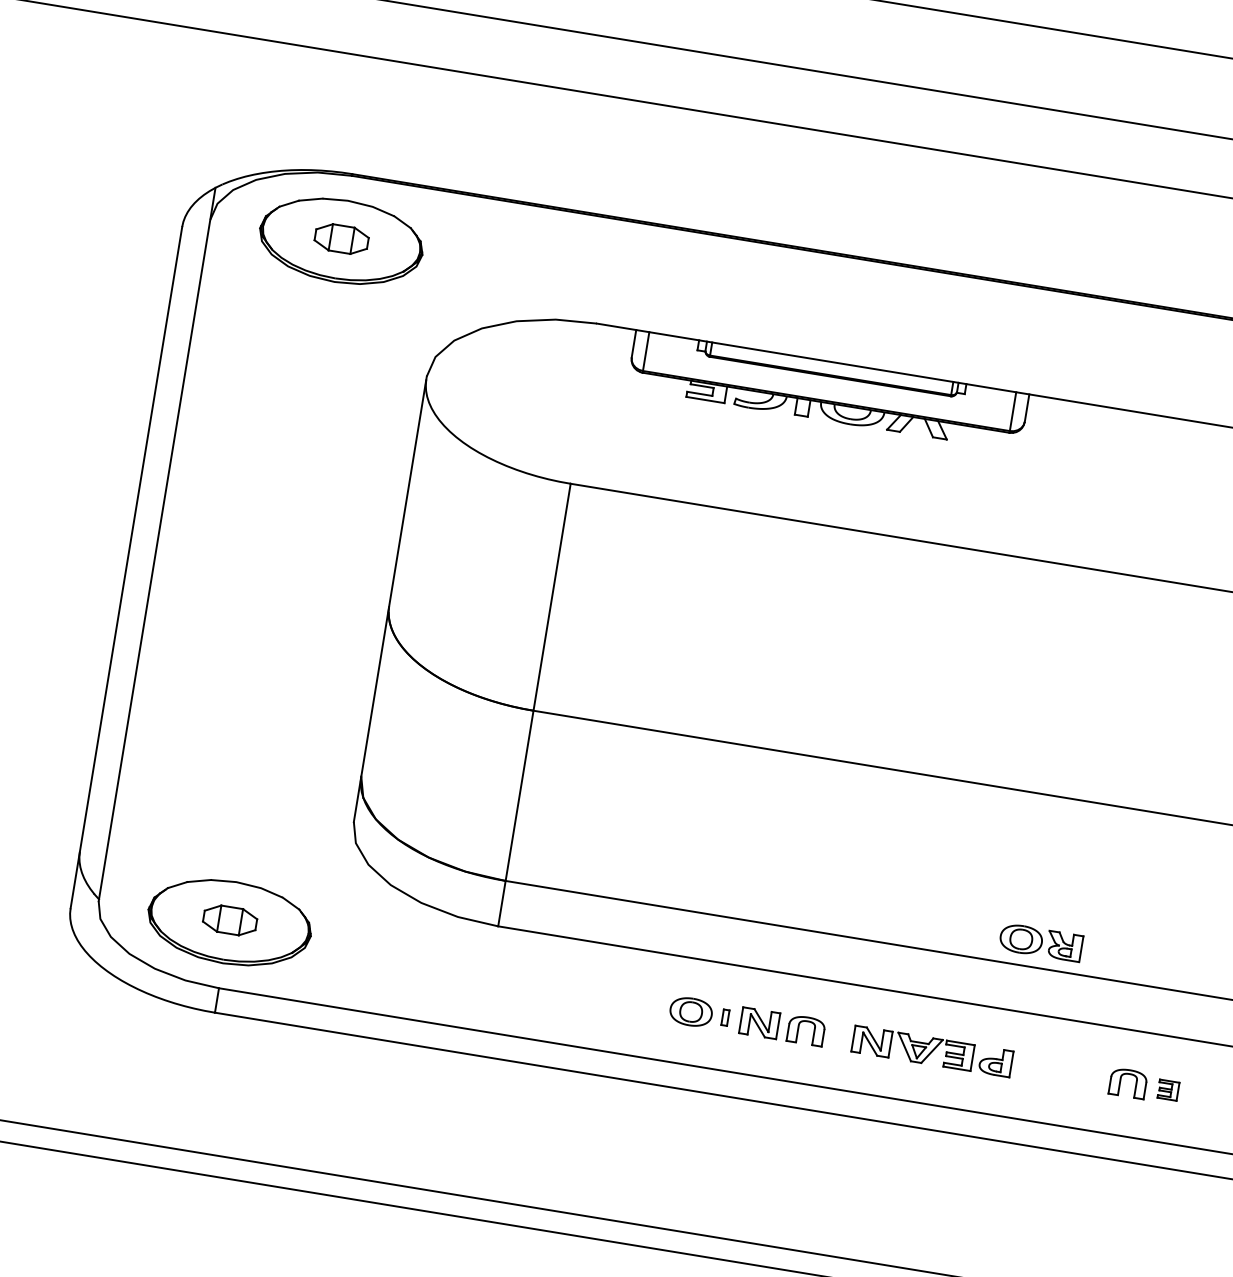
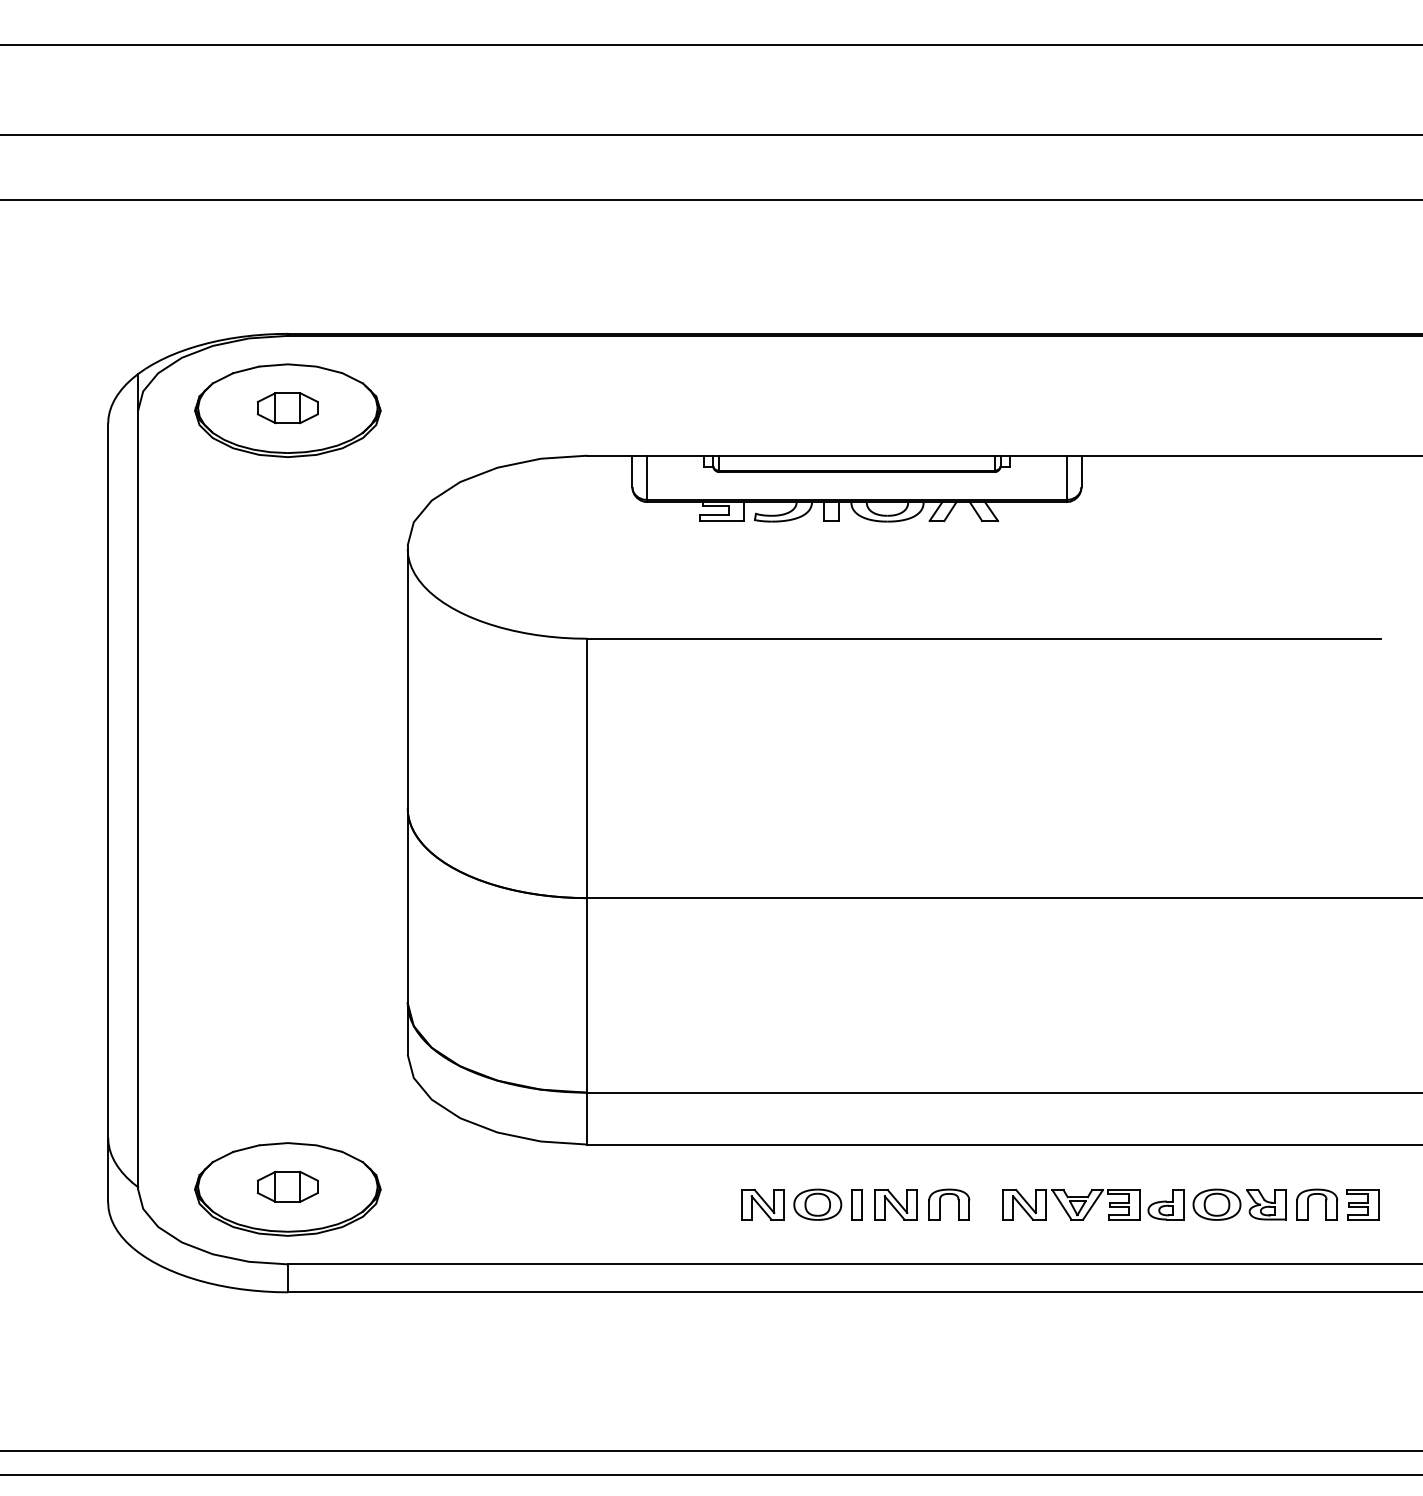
part: (1041, 942) -> (1239, 1204), moved
part: (642, 1003) -> (762, 1204), added
part: (725, 1017) -> (856, 1204), size x1.67
part: (1167, 1089) -> (1362, 1204), size x1.43

